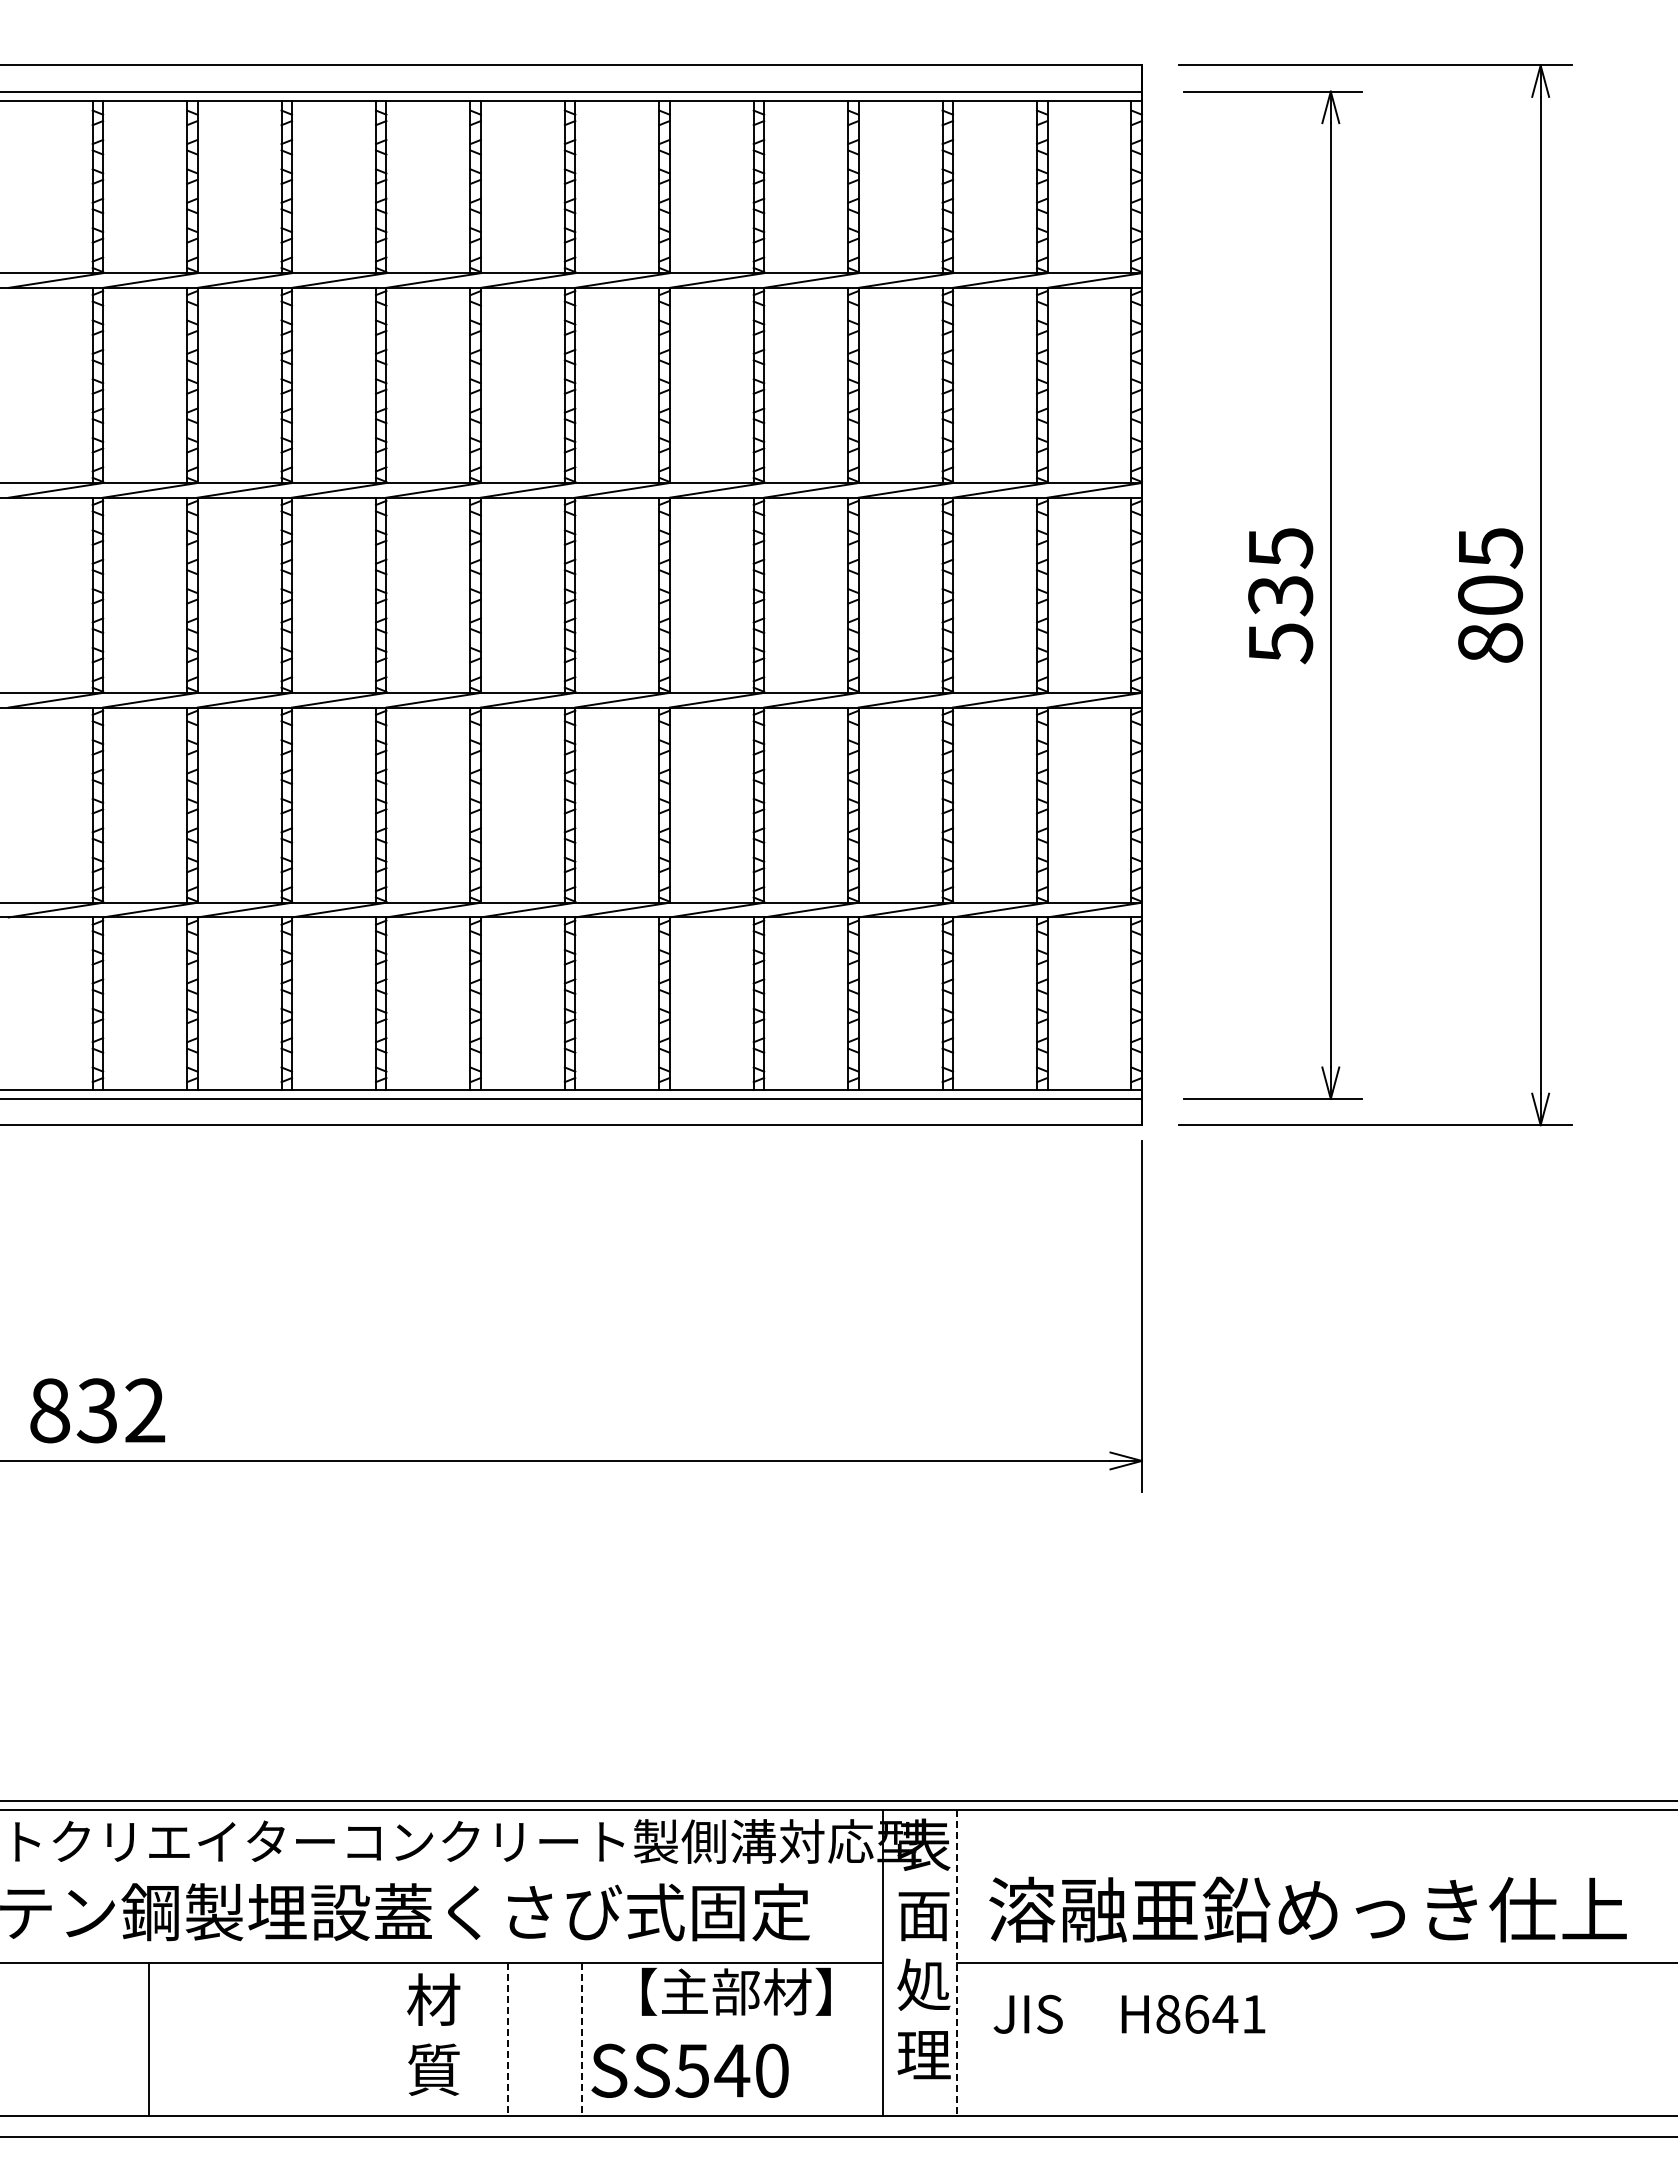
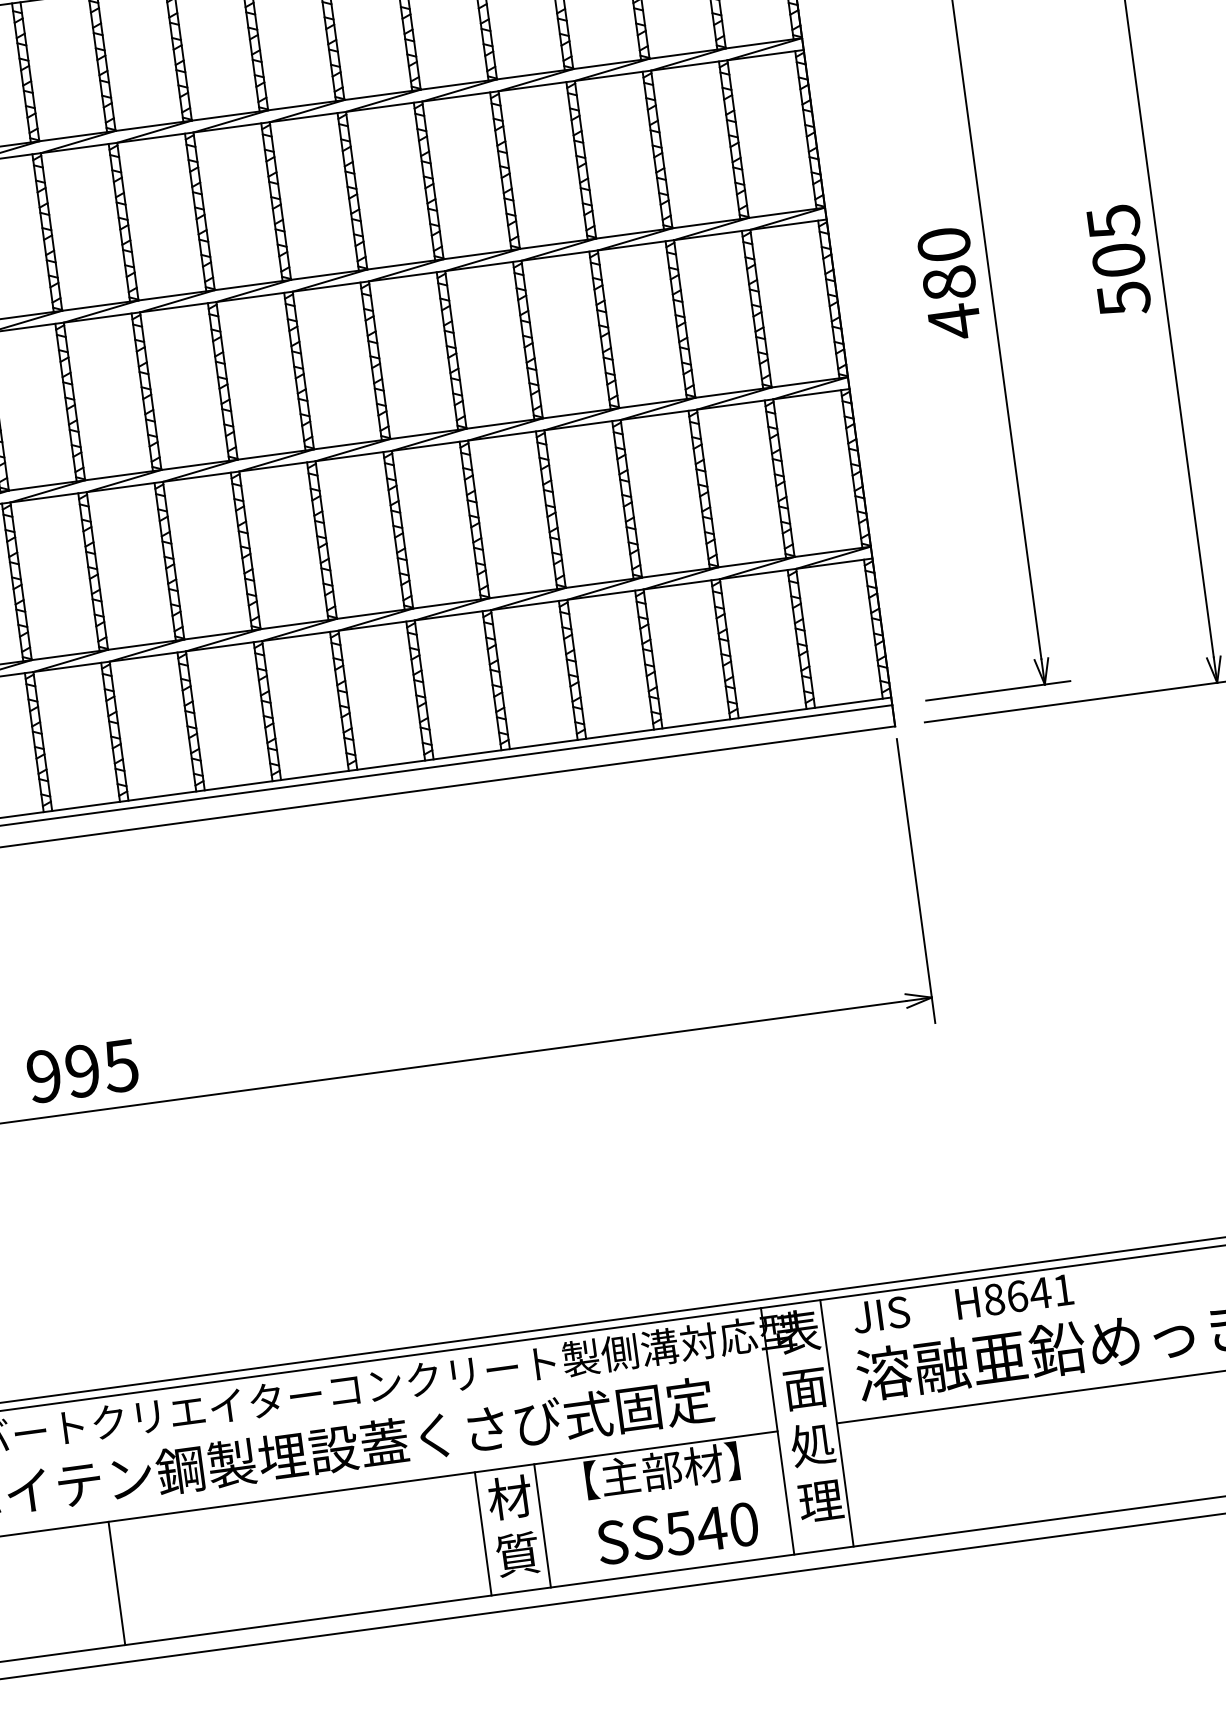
text: (1280, 596) -> (949, 284), 535 -> 480
text: (1490, 643) -> (1124, 299), 805 -> 505
text: (97, 1410) -> (82, 1070), 832 -> 995
line: (956, 1963) -> (836, 1423), dashed -> solid
text: (1129, 2013) -> (962, 1303), moved
text: (433, 2034) -> (513, 1525), moved
line: (148, 2039) -> (116, 1583), moved
line: (508, 2039) -> (483, 1534), dashed -> solid
line: (581, 2039) -> (542, 1526), dashed -> solid
text: (689, 2070) -> (677, 1533), moved

